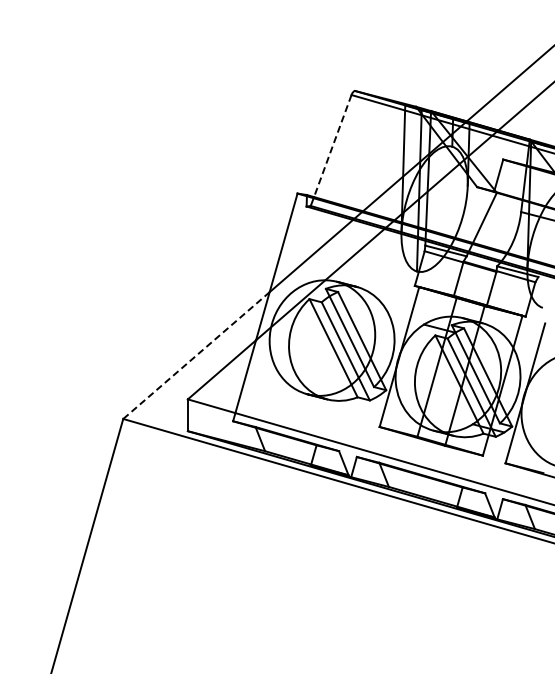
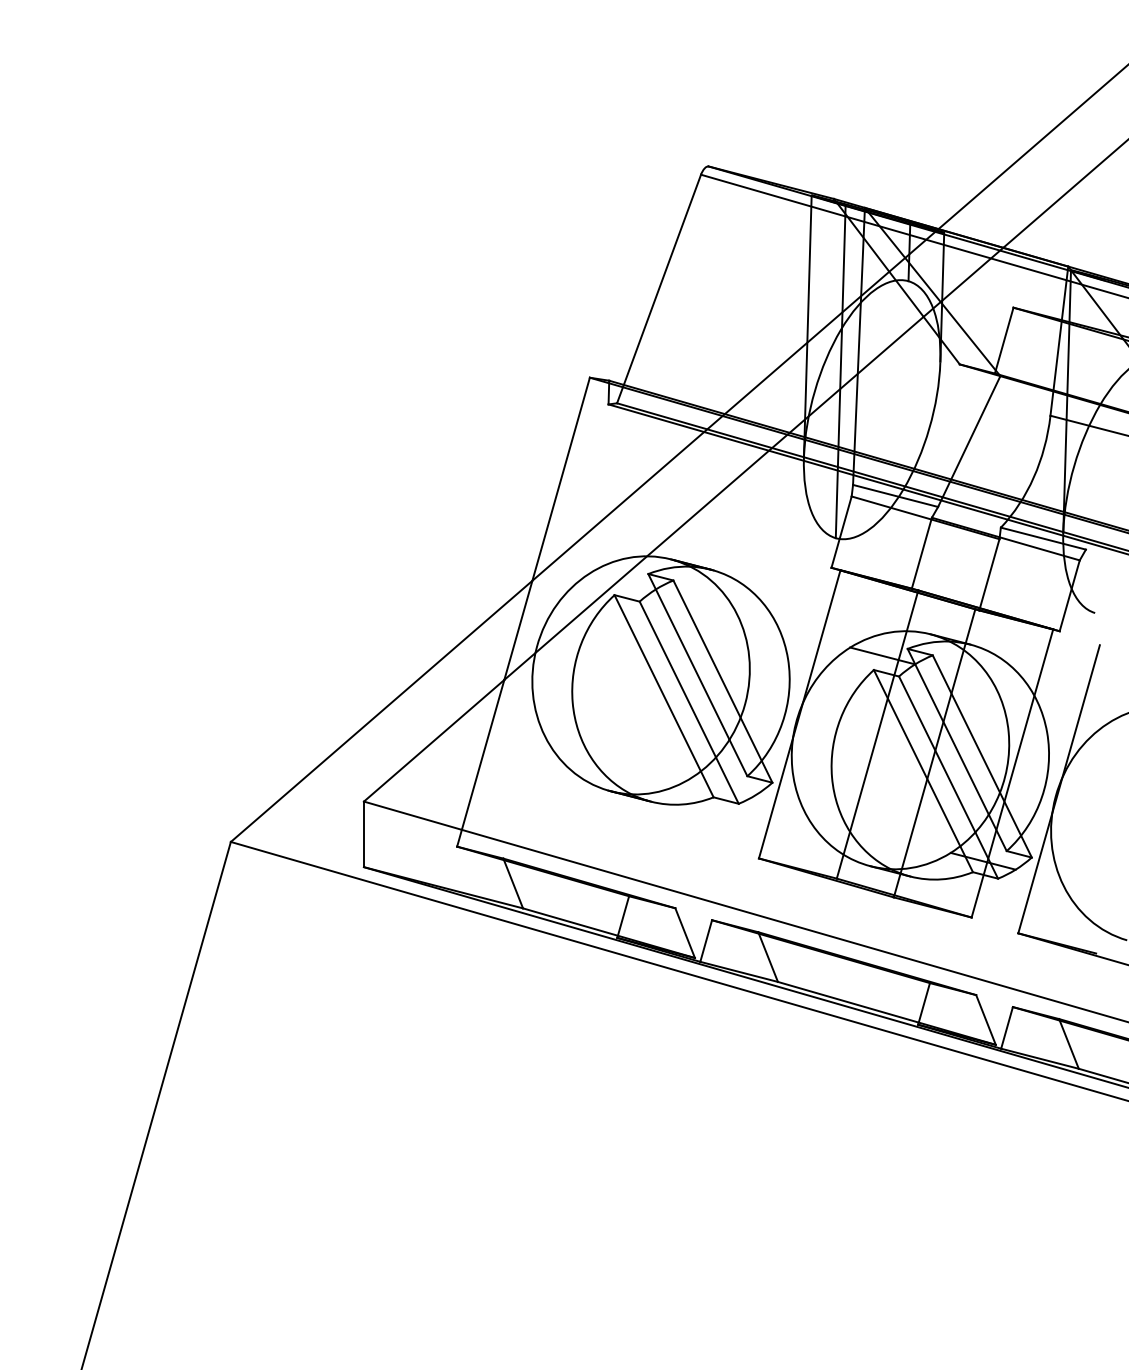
line: (332, 146) -> (661, 280), dashed -> solid
line: (196, 355) -> (381, 711), dashed -> solid

